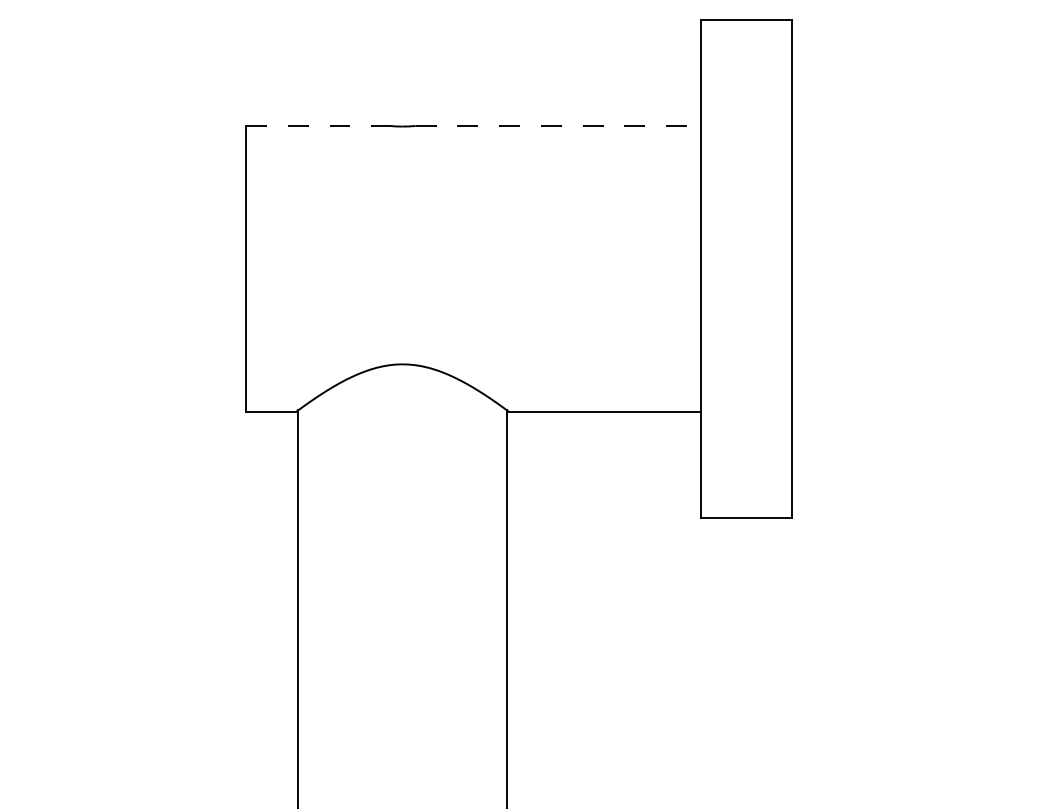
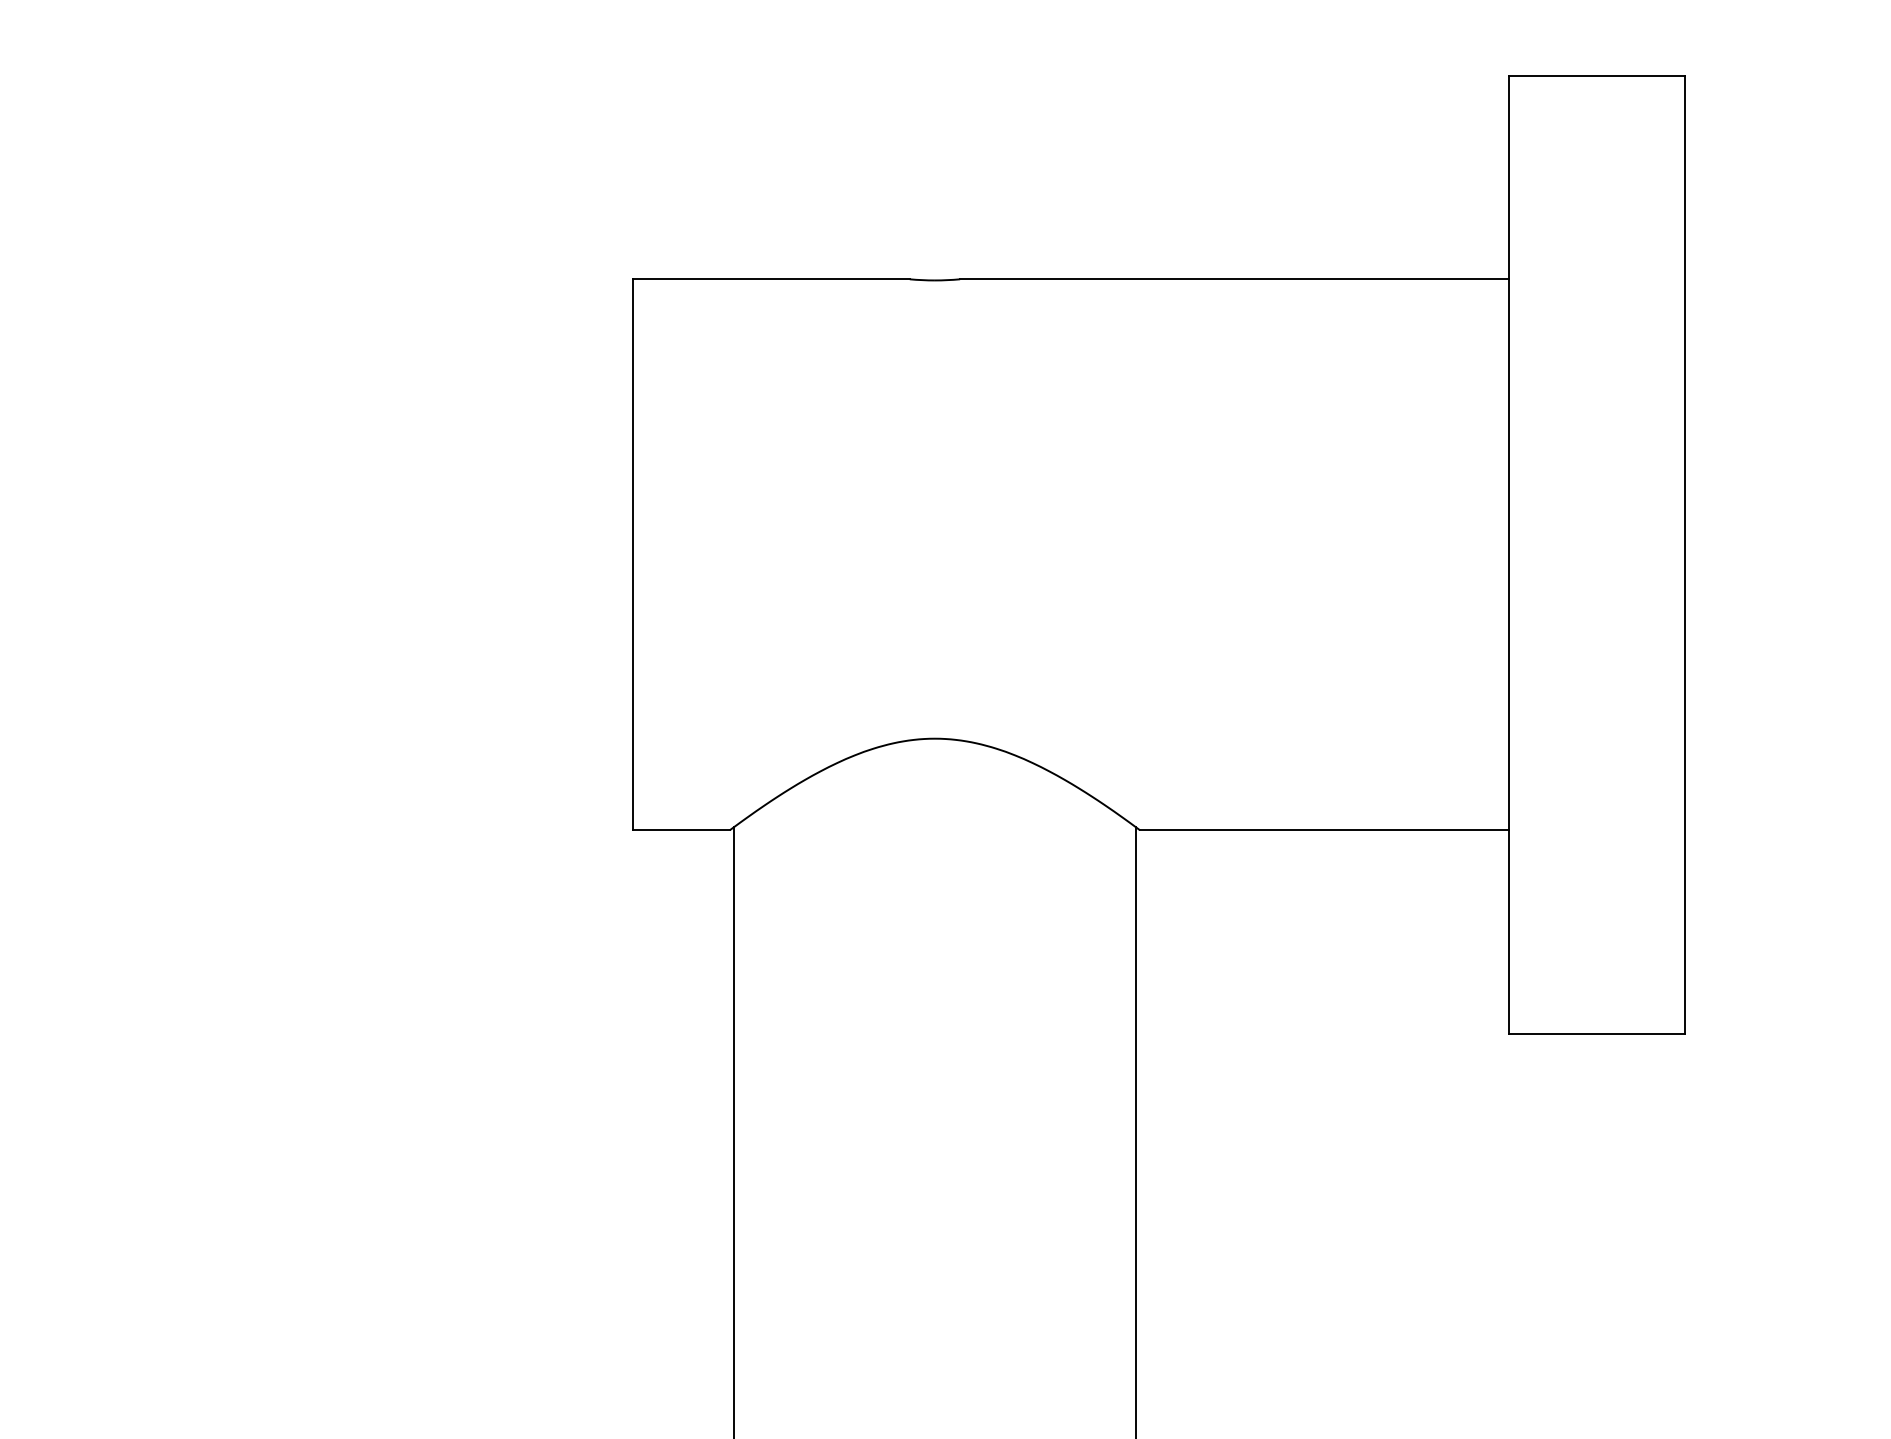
line: (317, 125) -> (770, 278), dashed -> solid
line: (558, 125) -> (1235, 278), dashed -> solid

